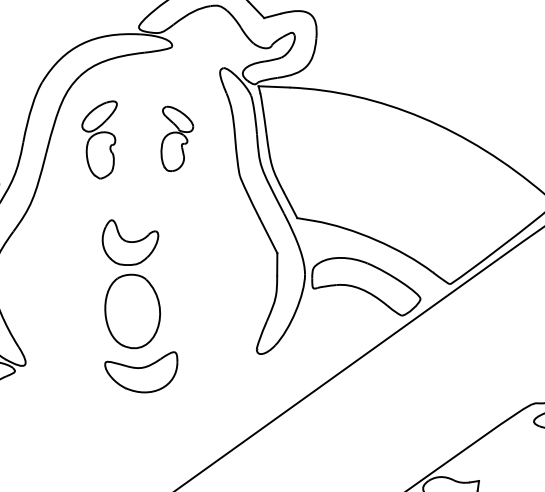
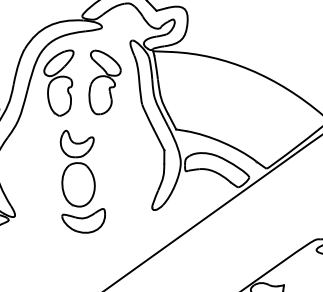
part: (98, 138) -> (58, 82), size x1.43
part: (176, 138) -> (104, 82), size x1.67

